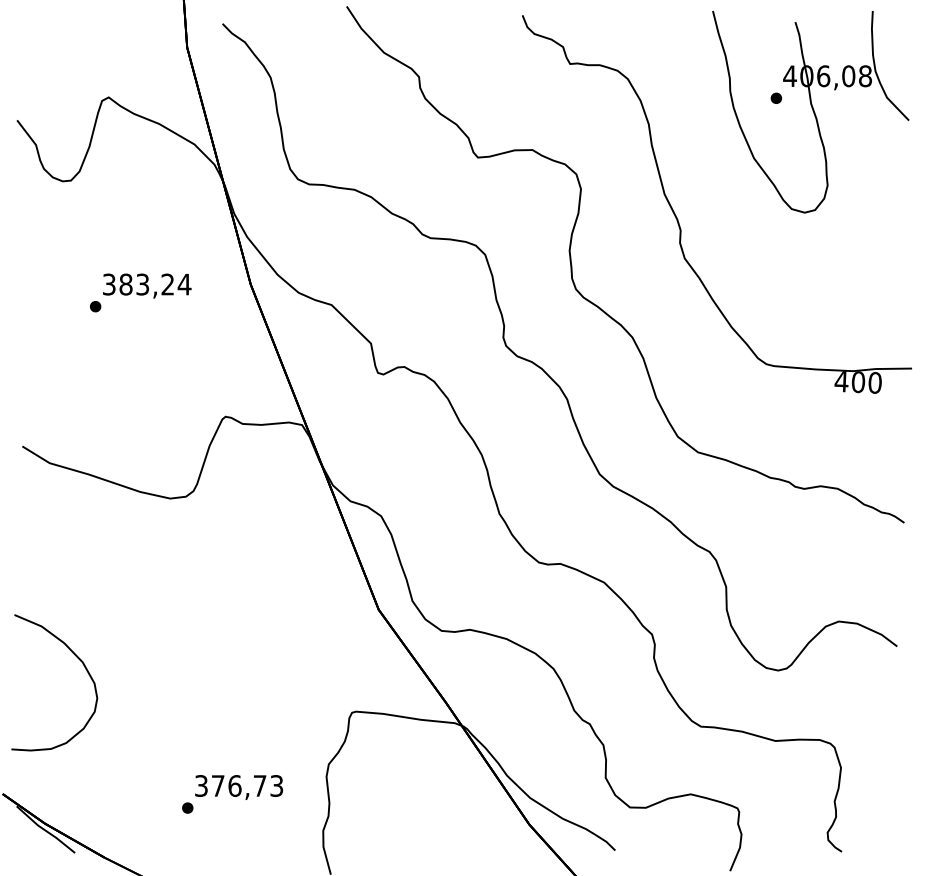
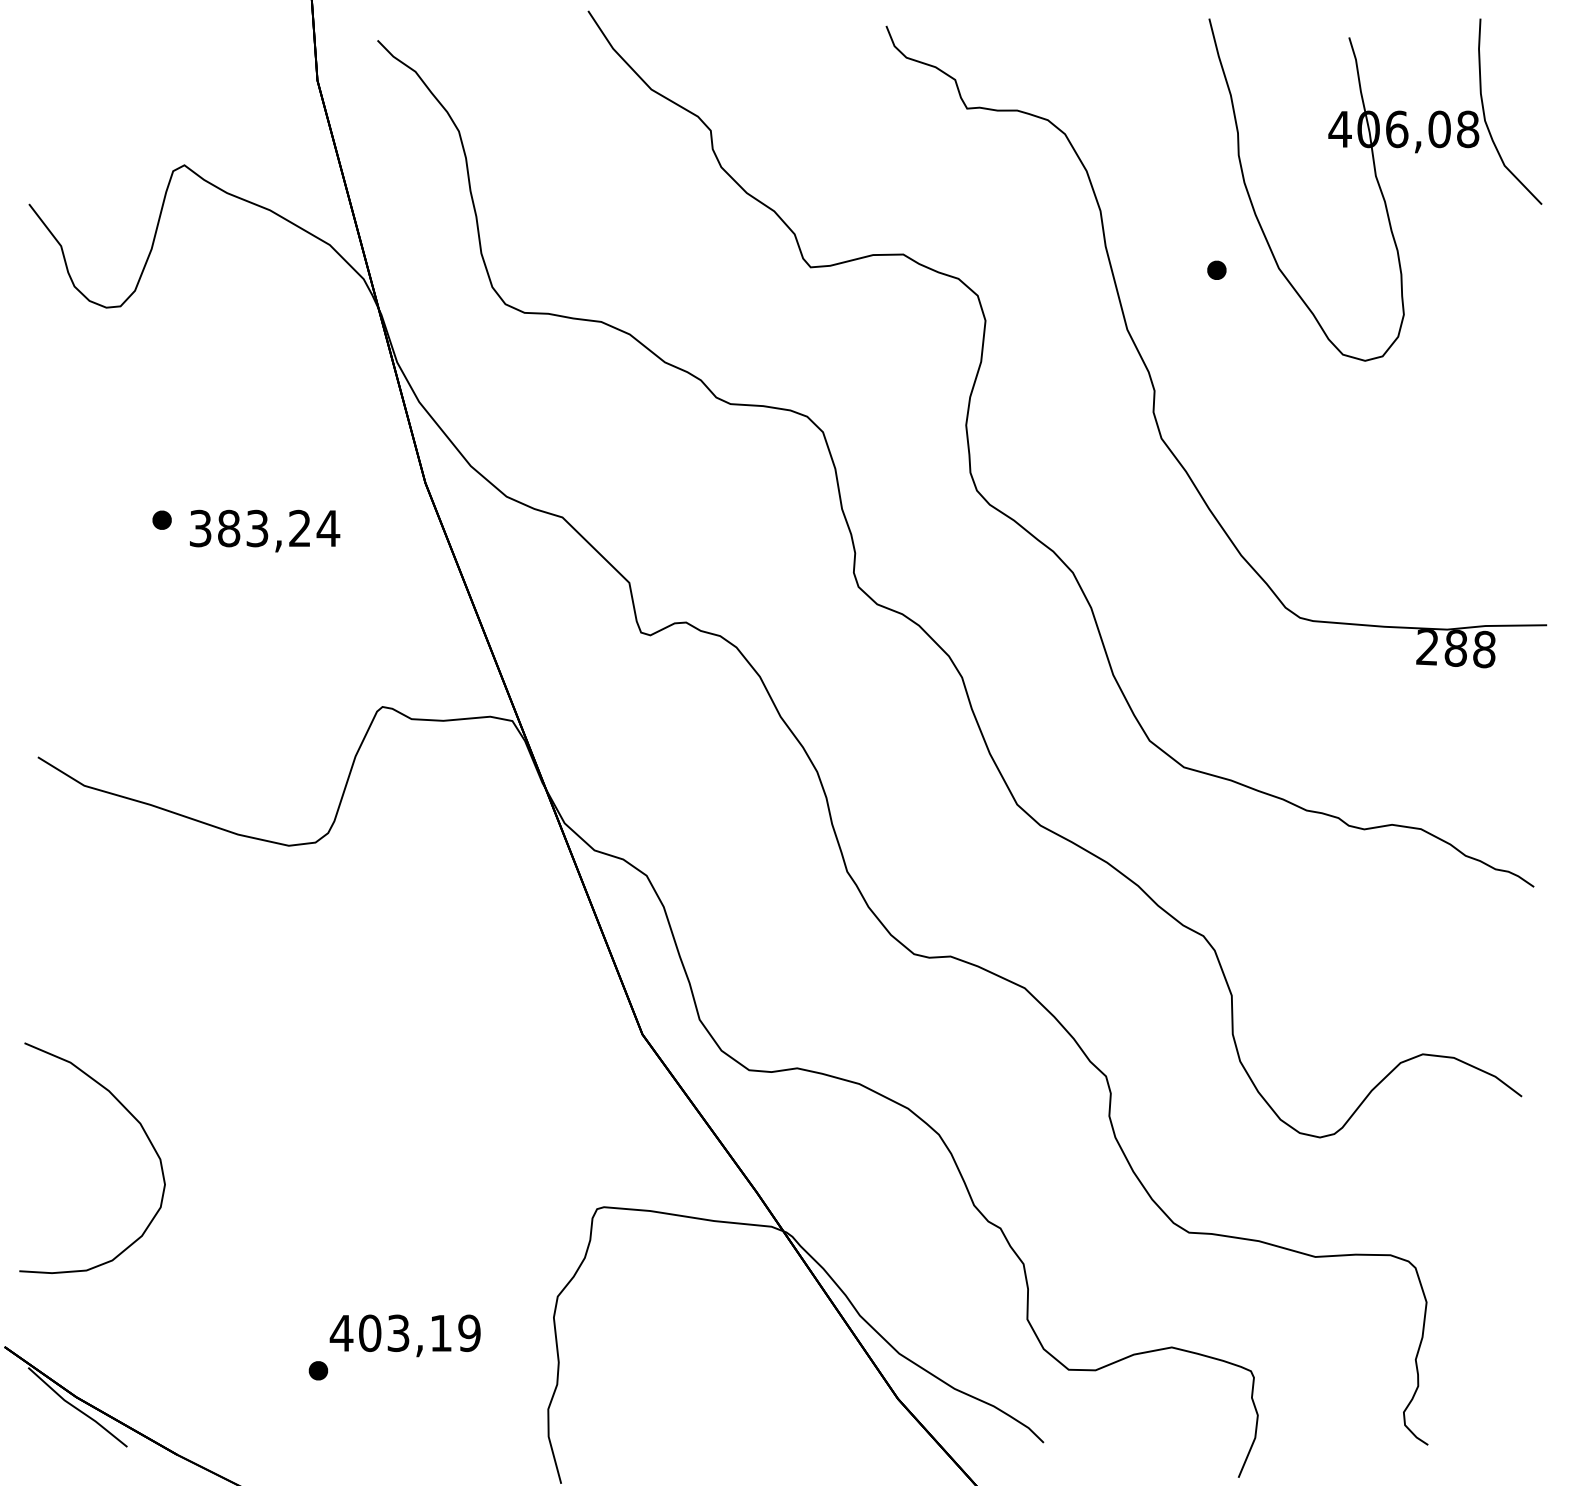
part: (775, 97) -> (1215, 268), moved
text: (147, 285) -> (265, 530), moved
text: (857, 382) -> (1454, 648), 400 -> 288
text: (238, 785) -> (404, 1332), 376,73 -> 403,19

